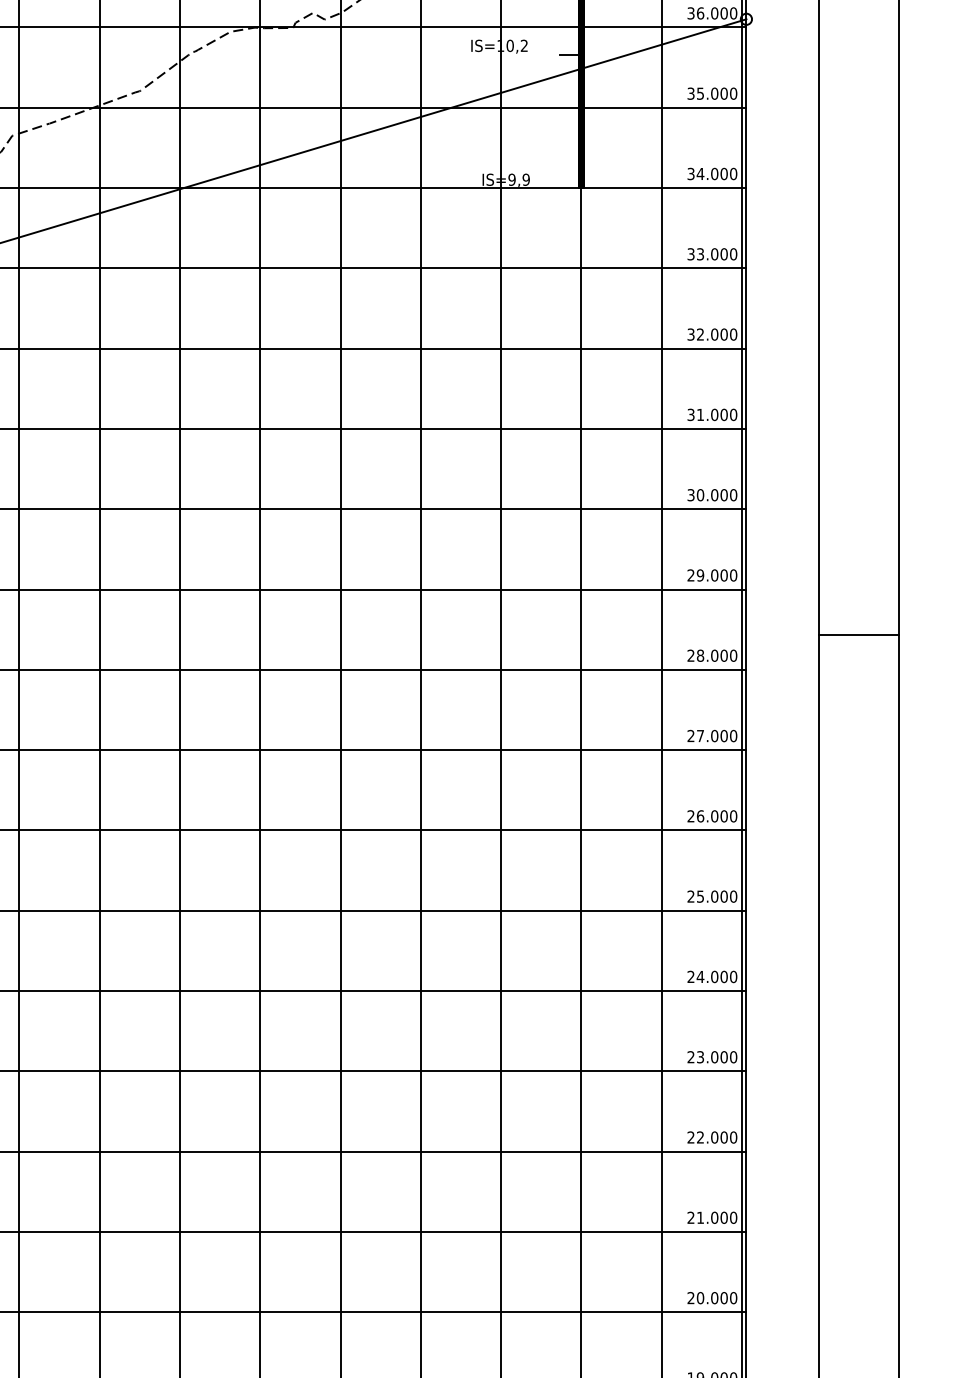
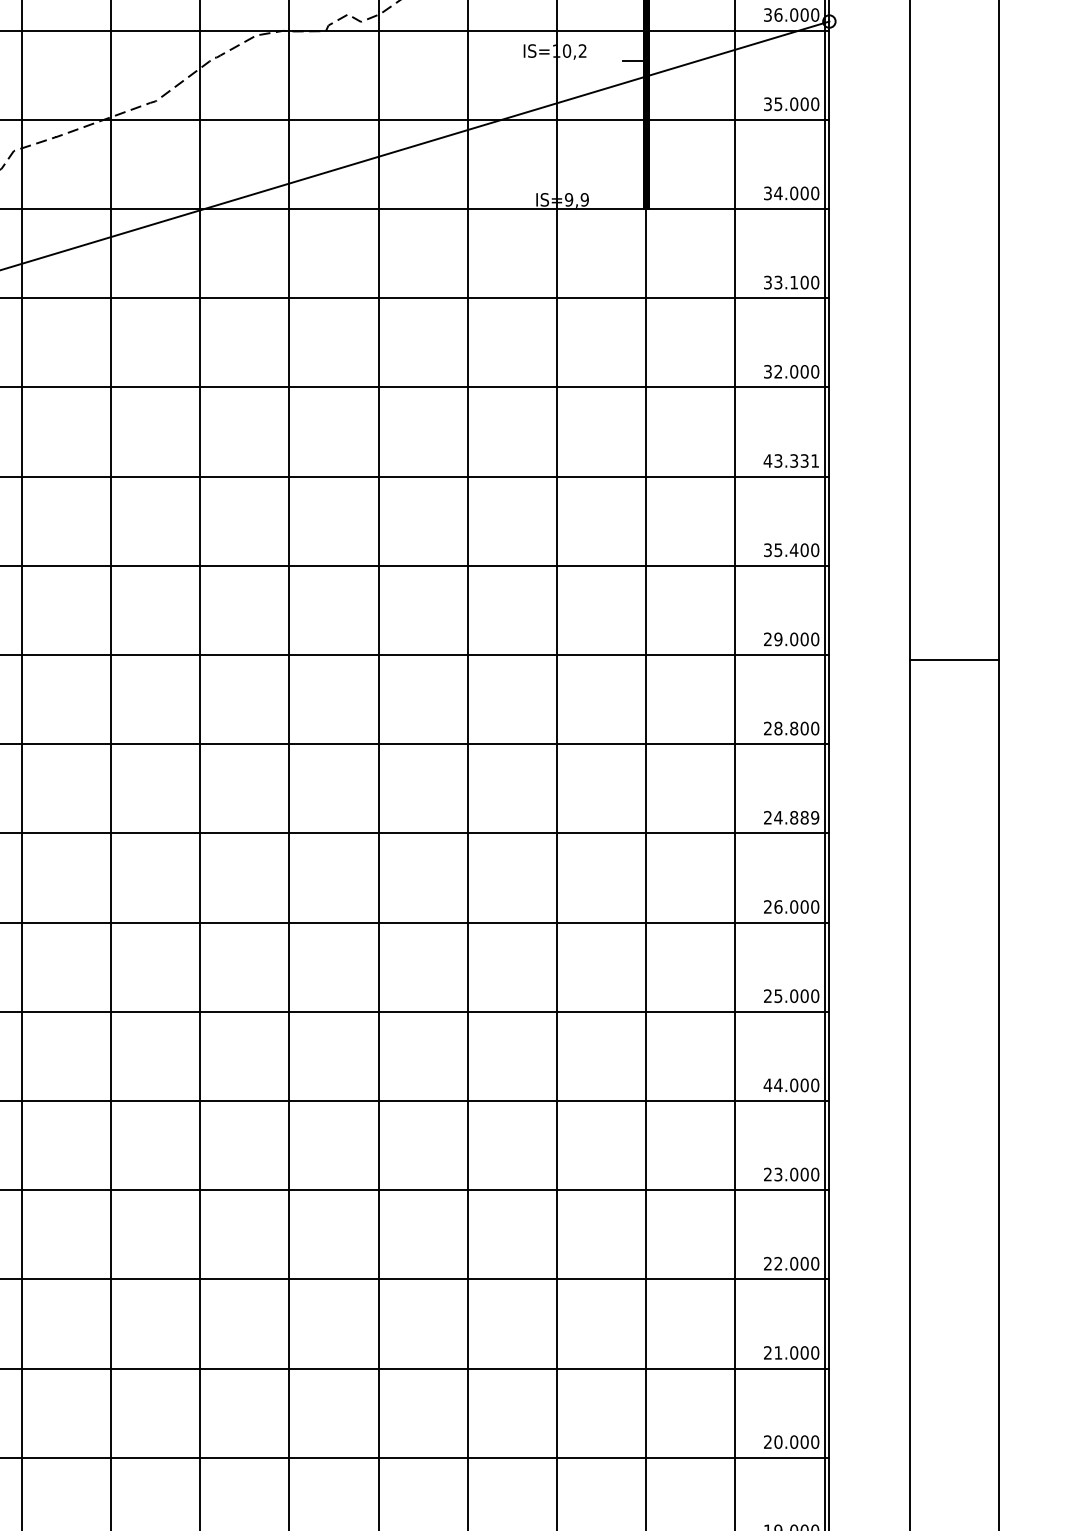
text: (715, 254) -> (794, 282), 33.000 -> 33.100
text: (712, 414) -> (791, 460), 31.000 -> 43.331
text: (707, 495) -> (786, 550), 30.000 -> 35.400
line: (859, 634) -> (954, 659), moved
text: (715, 655) -> (794, 728), 28.000 -> 28.800
text: (716, 735) -> (796, 817), 27.000 -> 24.889
text: (690, 976) -> (767, 1084), 24.000 -> 44.000

